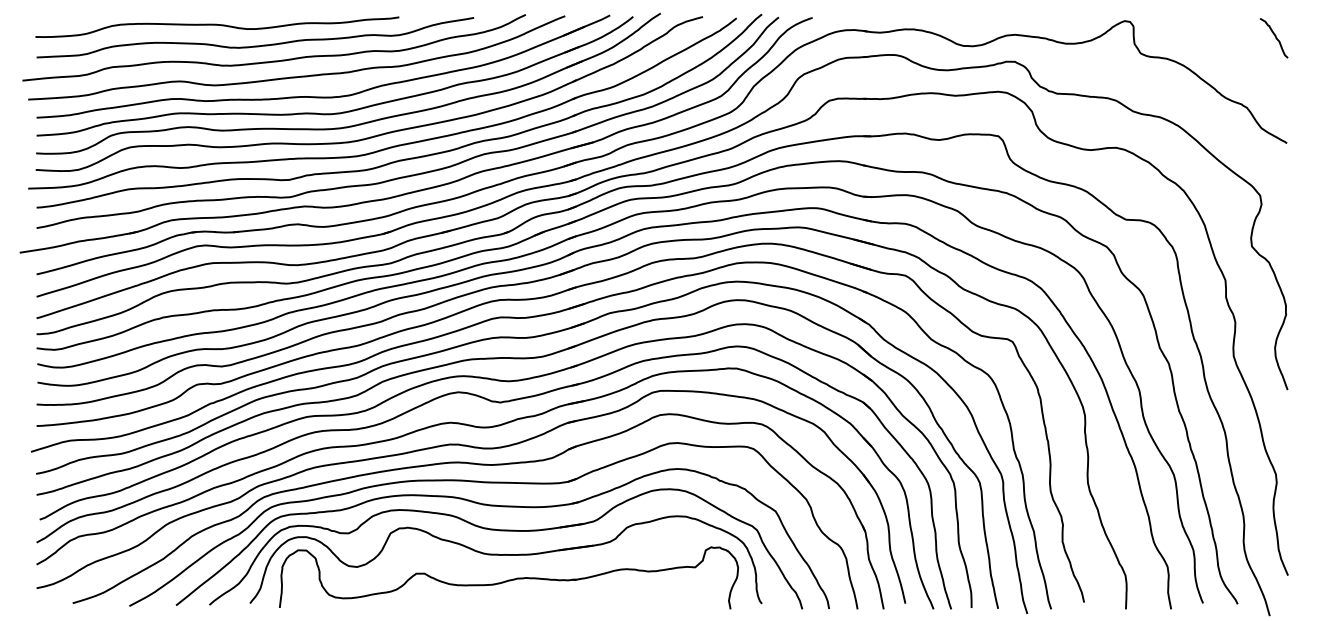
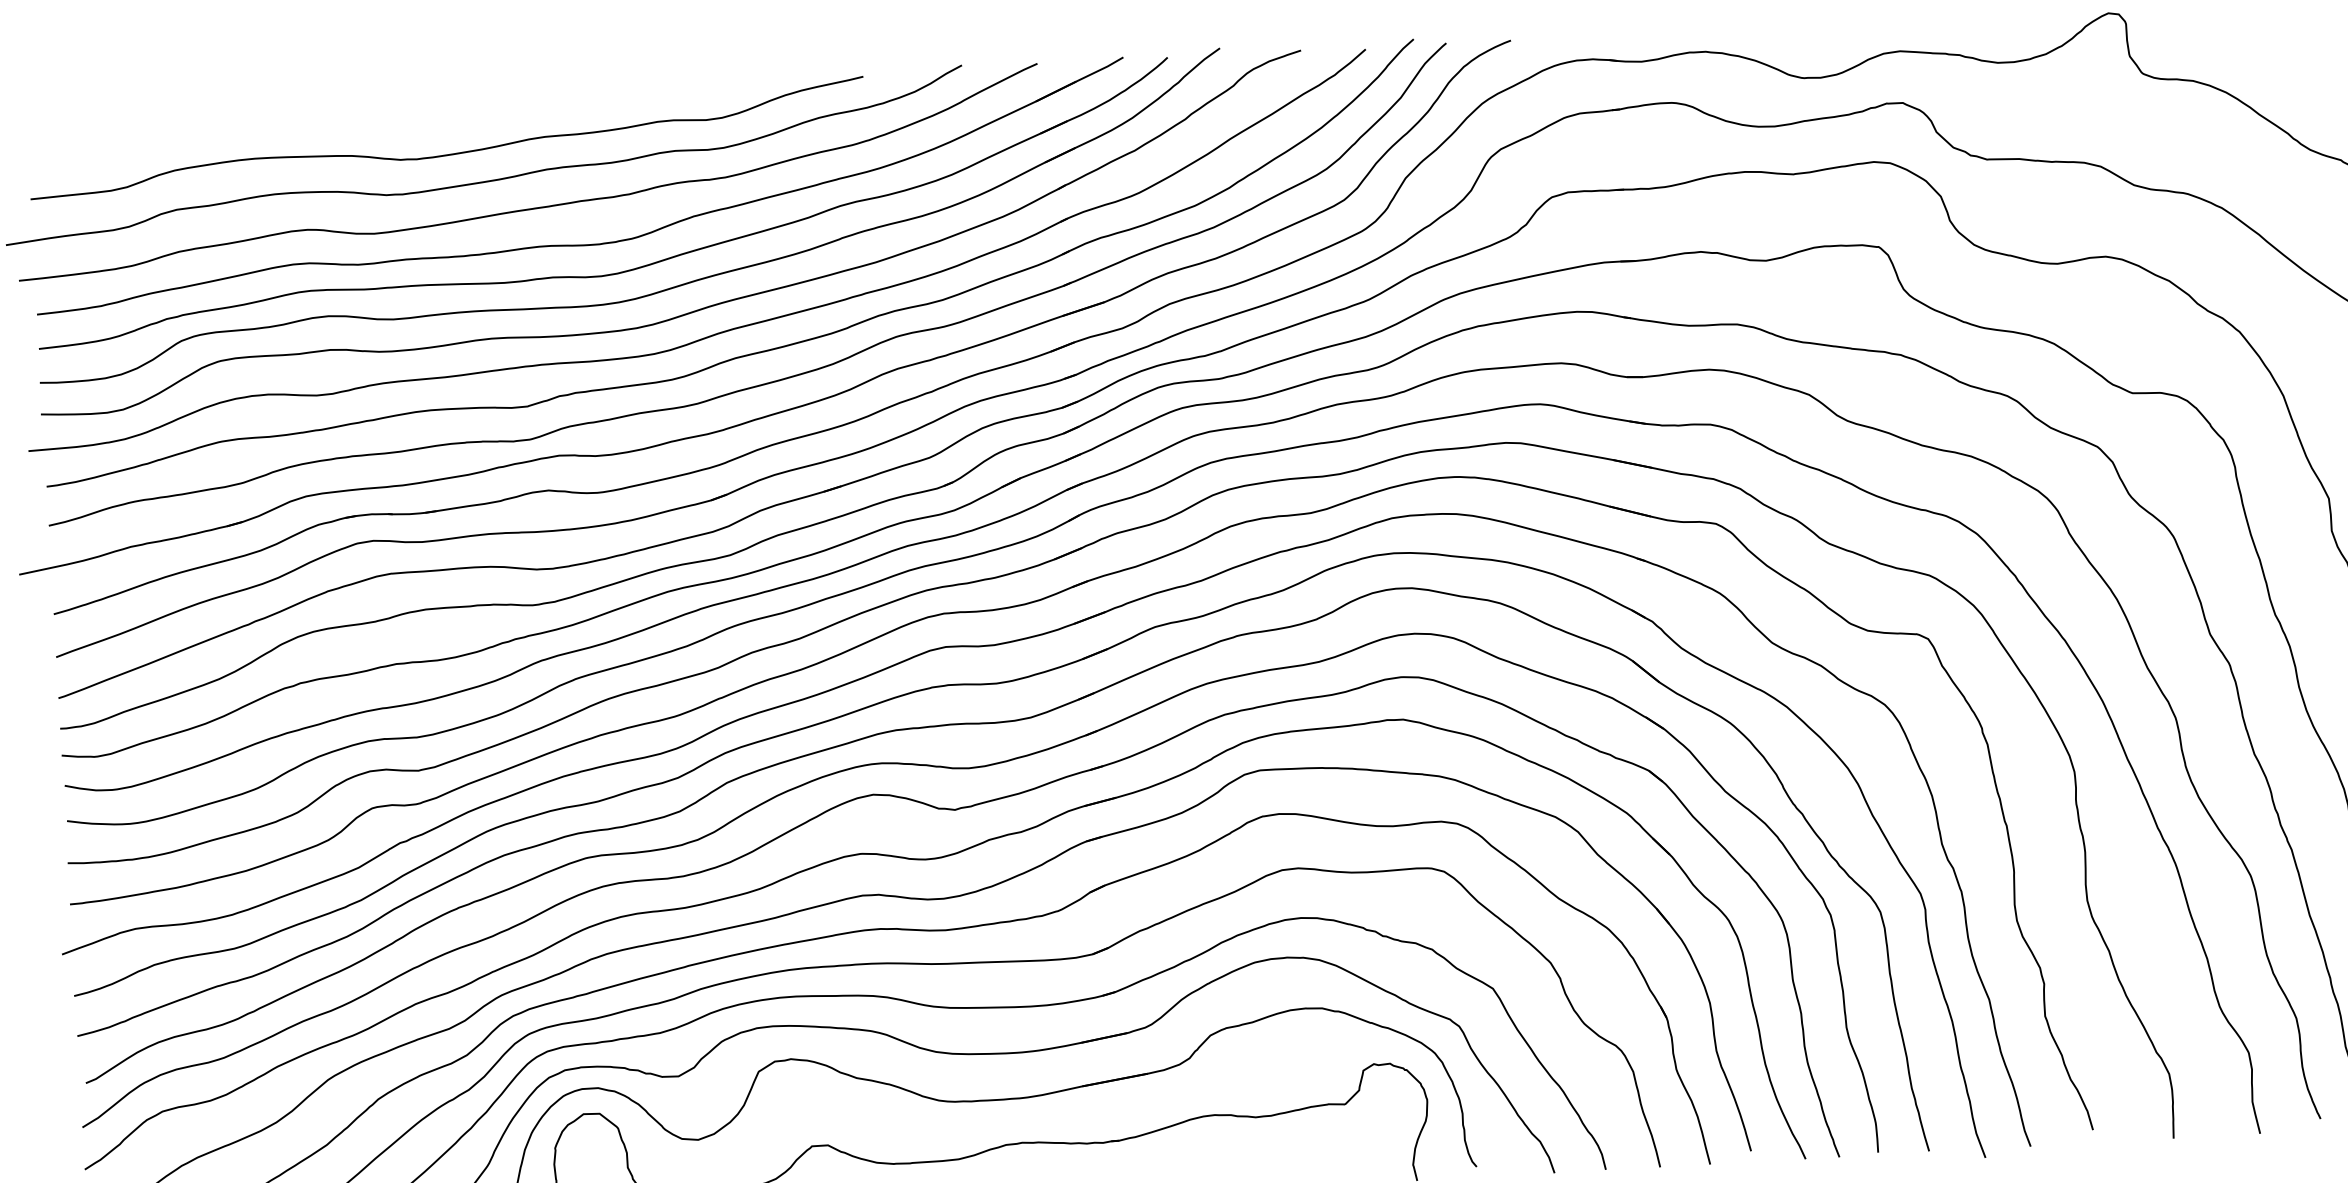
curve: (217, 25) -> (373, 118), removed

